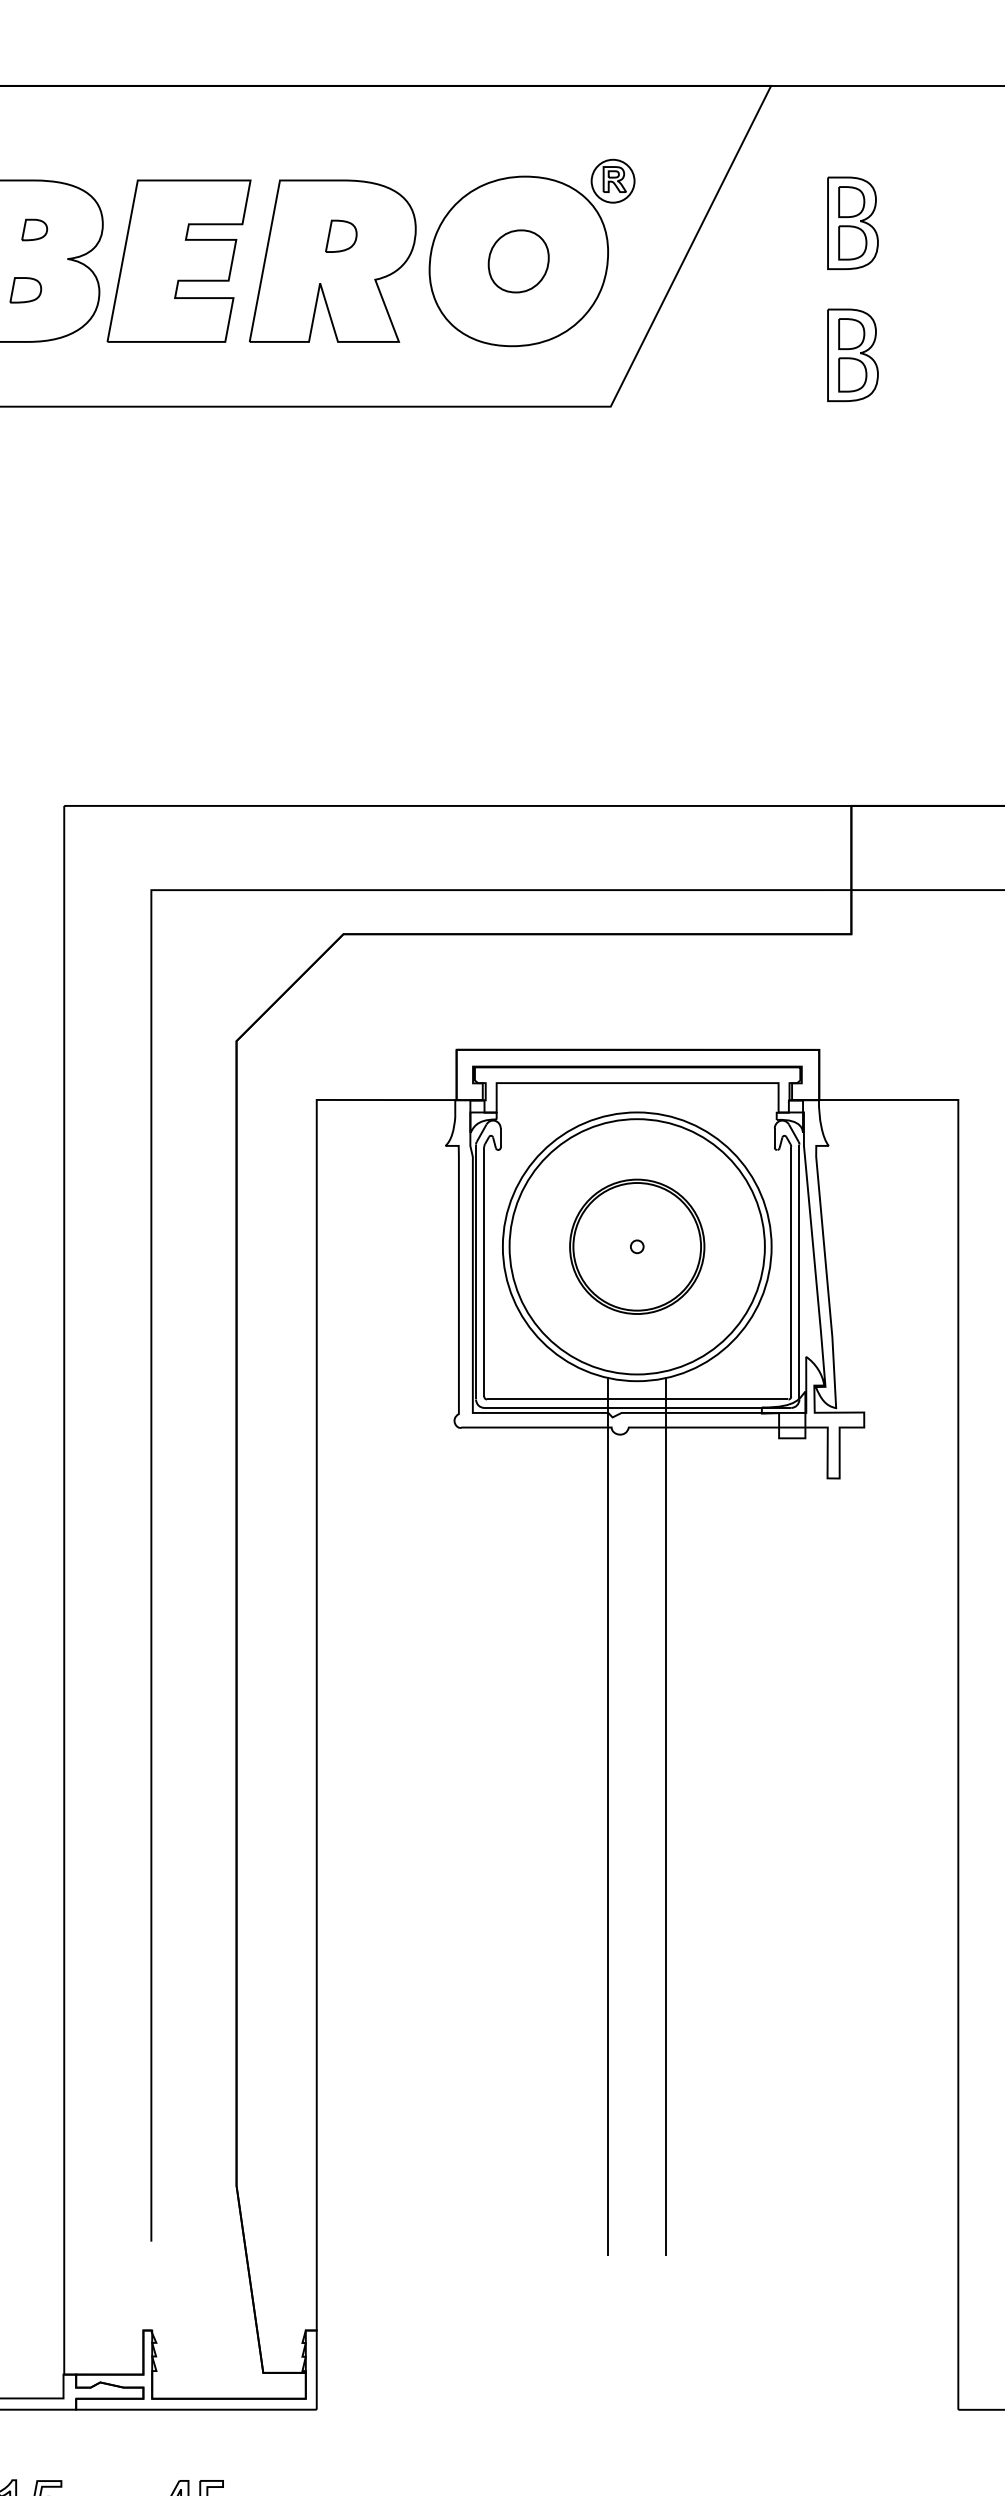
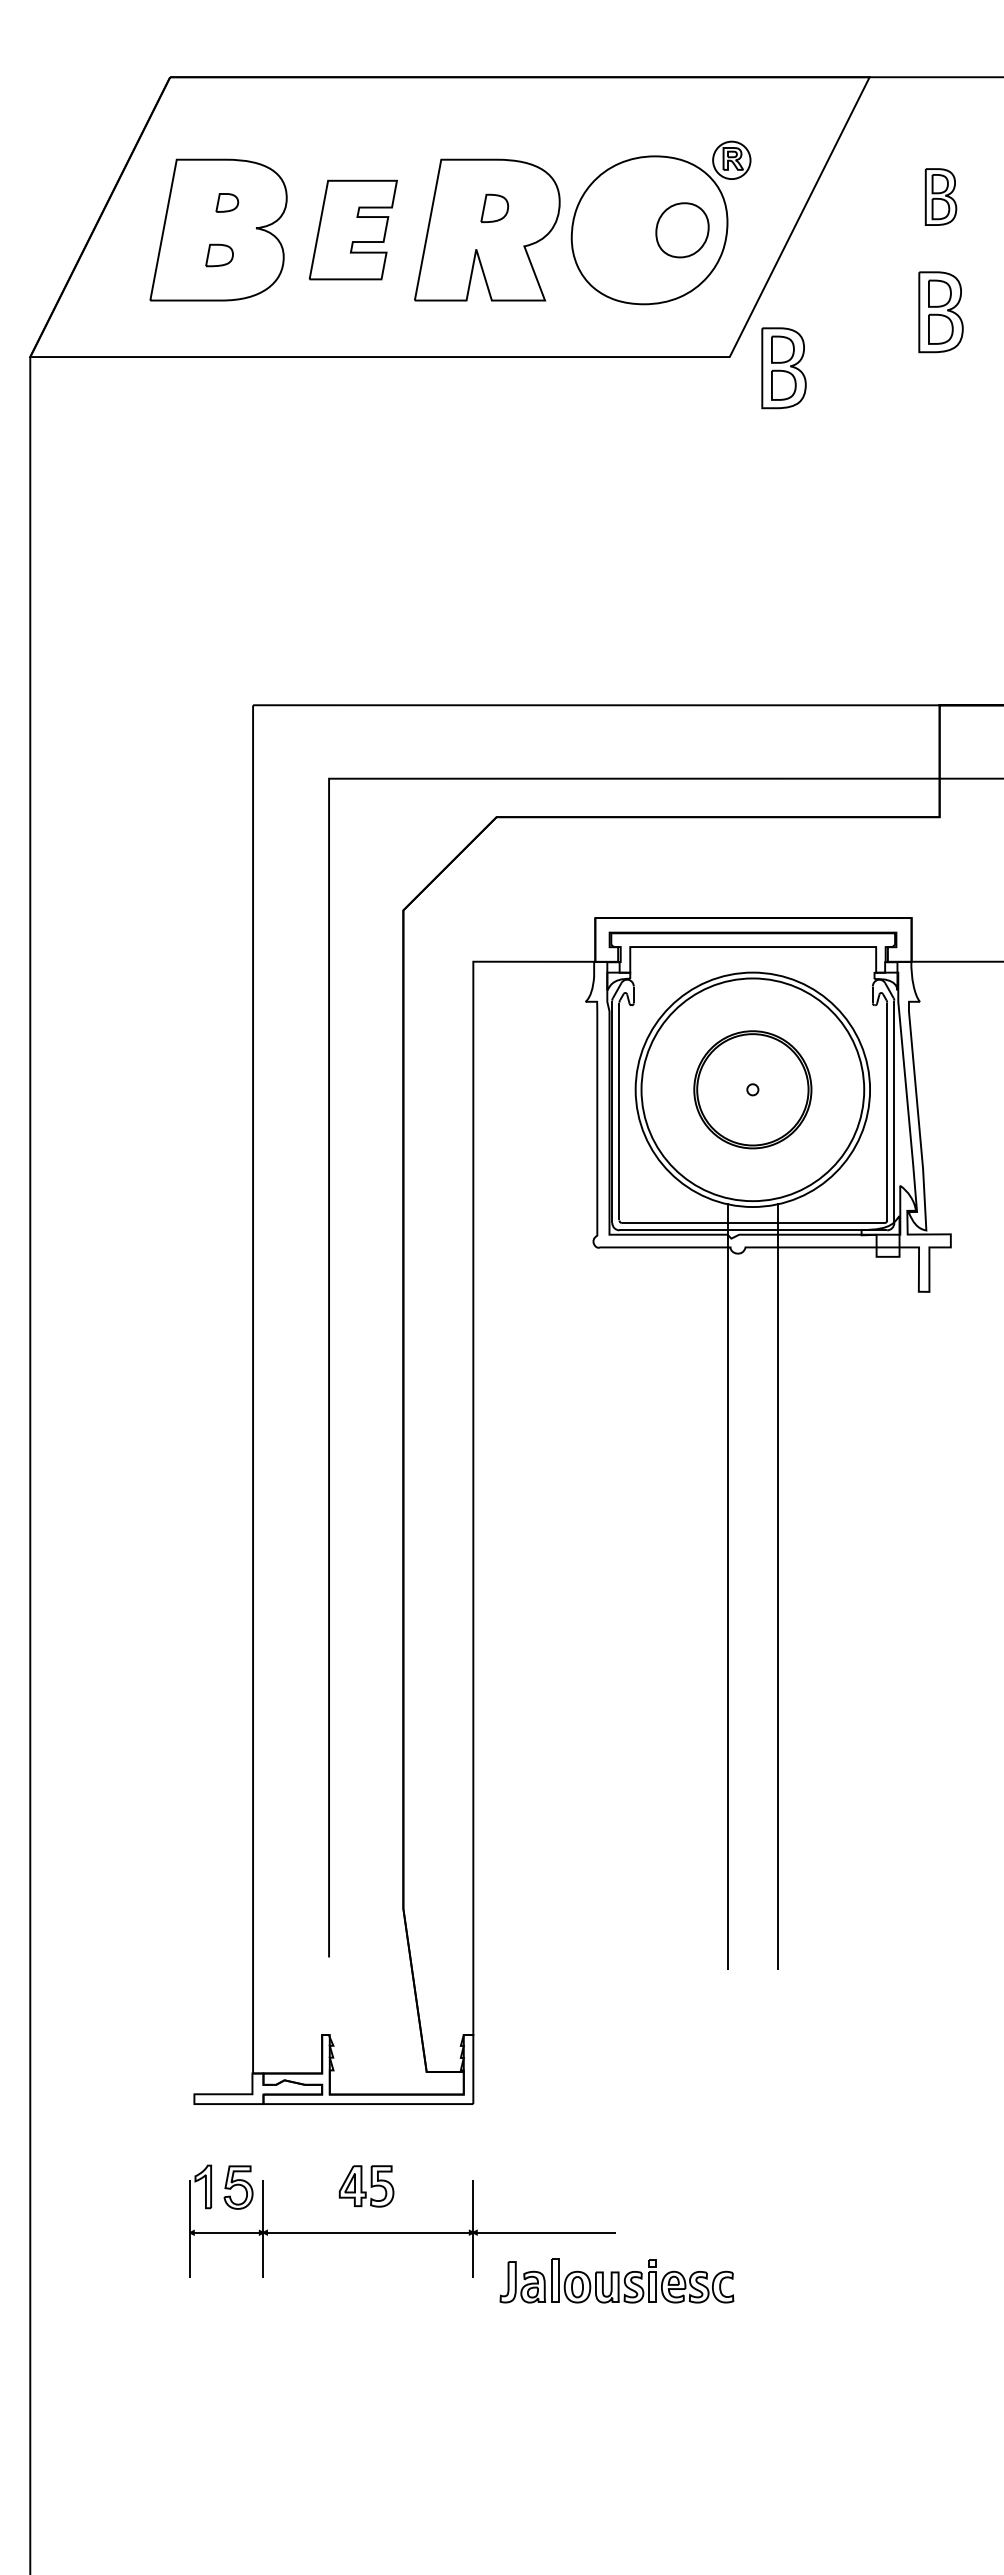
part: (852, 222) -> (940, 196), size x0.7
part: (179, 260) -> (353, 229), size x0.7
part: (518, 261) -> (682, 230), moved
part: (672, 419) -> (783, 368), added

